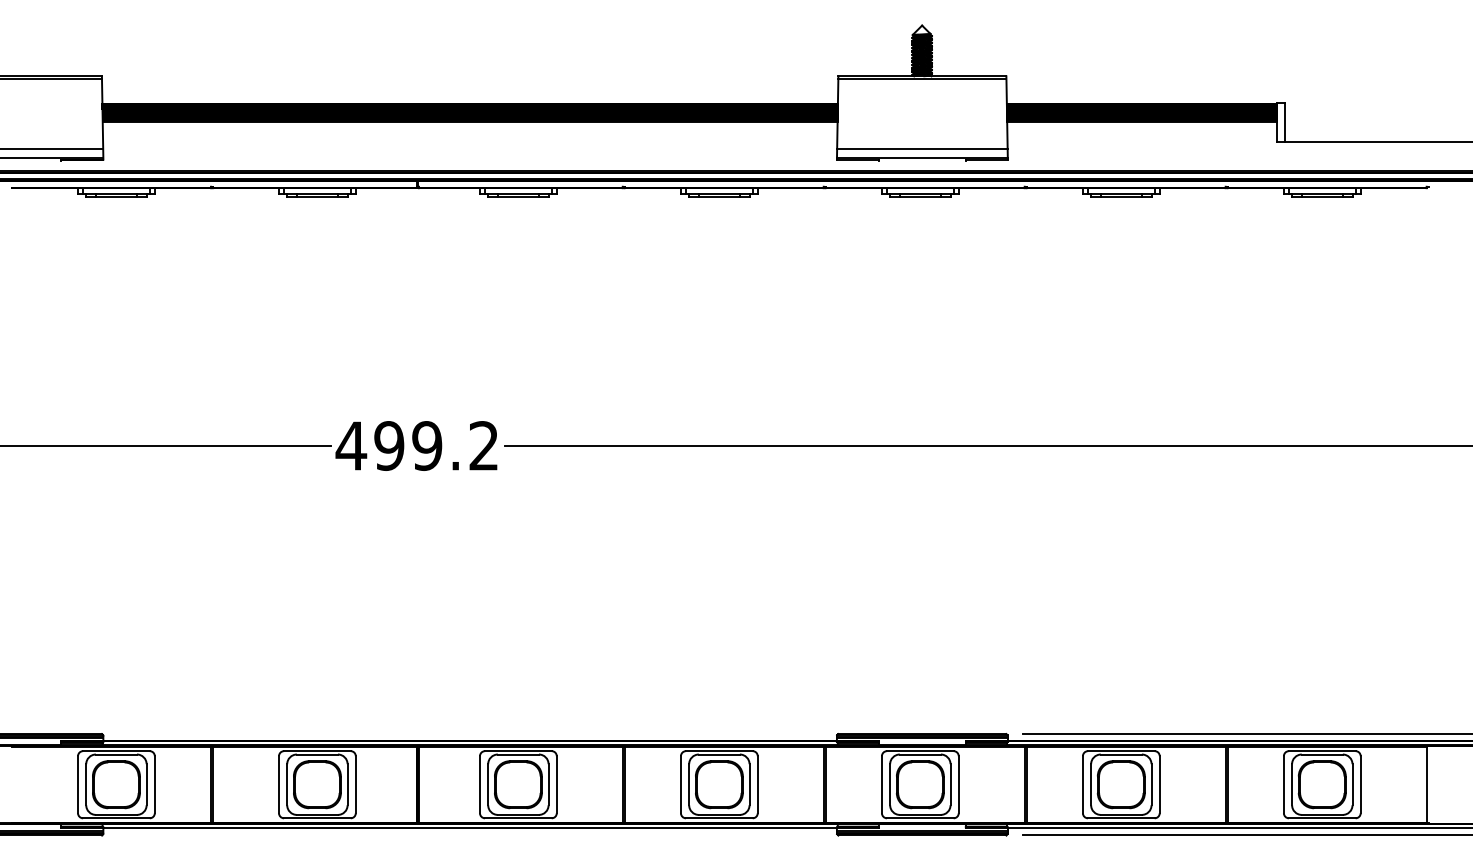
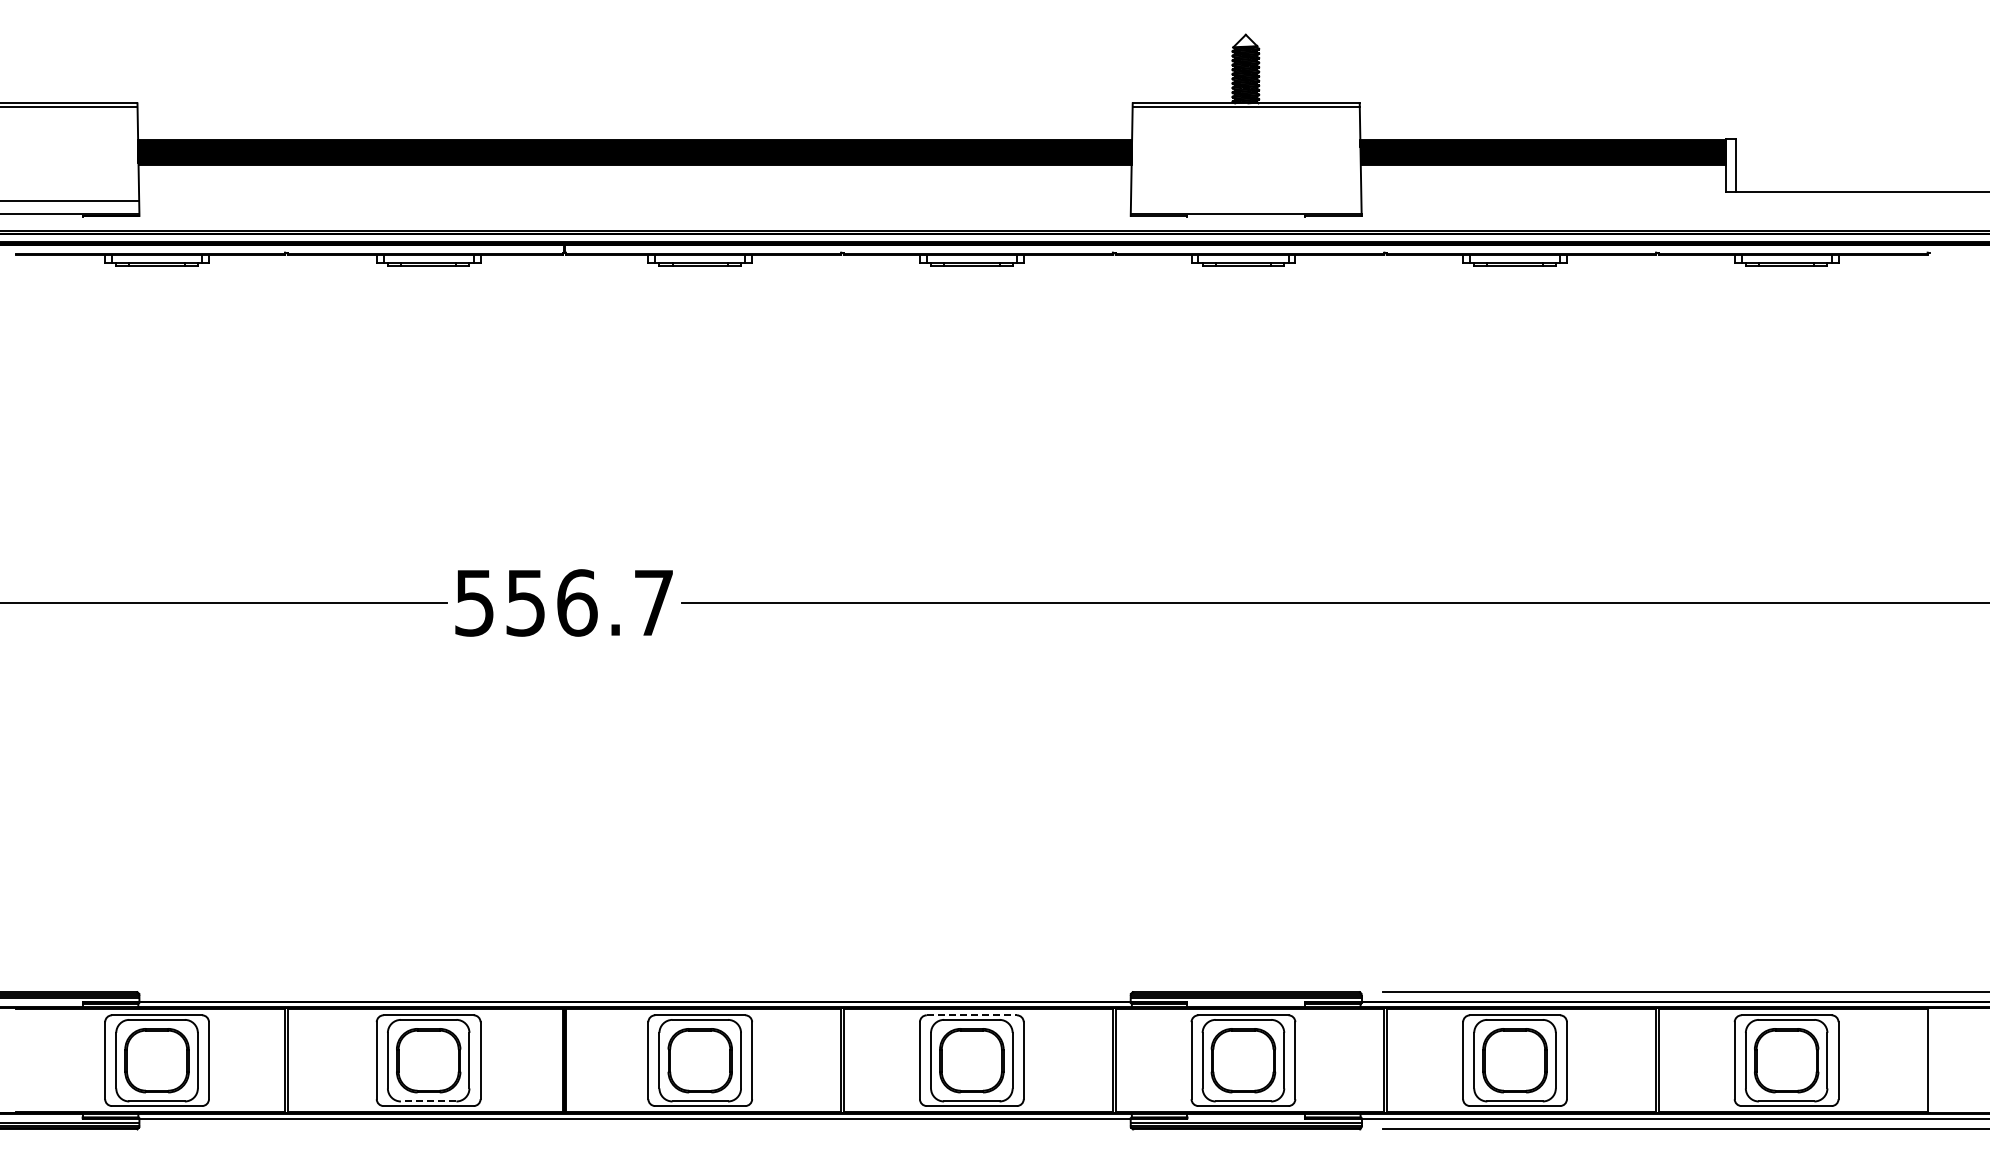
line: (921, 148) -> (1245, 201), removed
text: (416, 445) -> (562, 602), 499.2 -> 556.7
line: (719, 751) -> (972, 1015), solid -> dashed
line: (317, 814) -> (428, 1101), solid -> dashed

